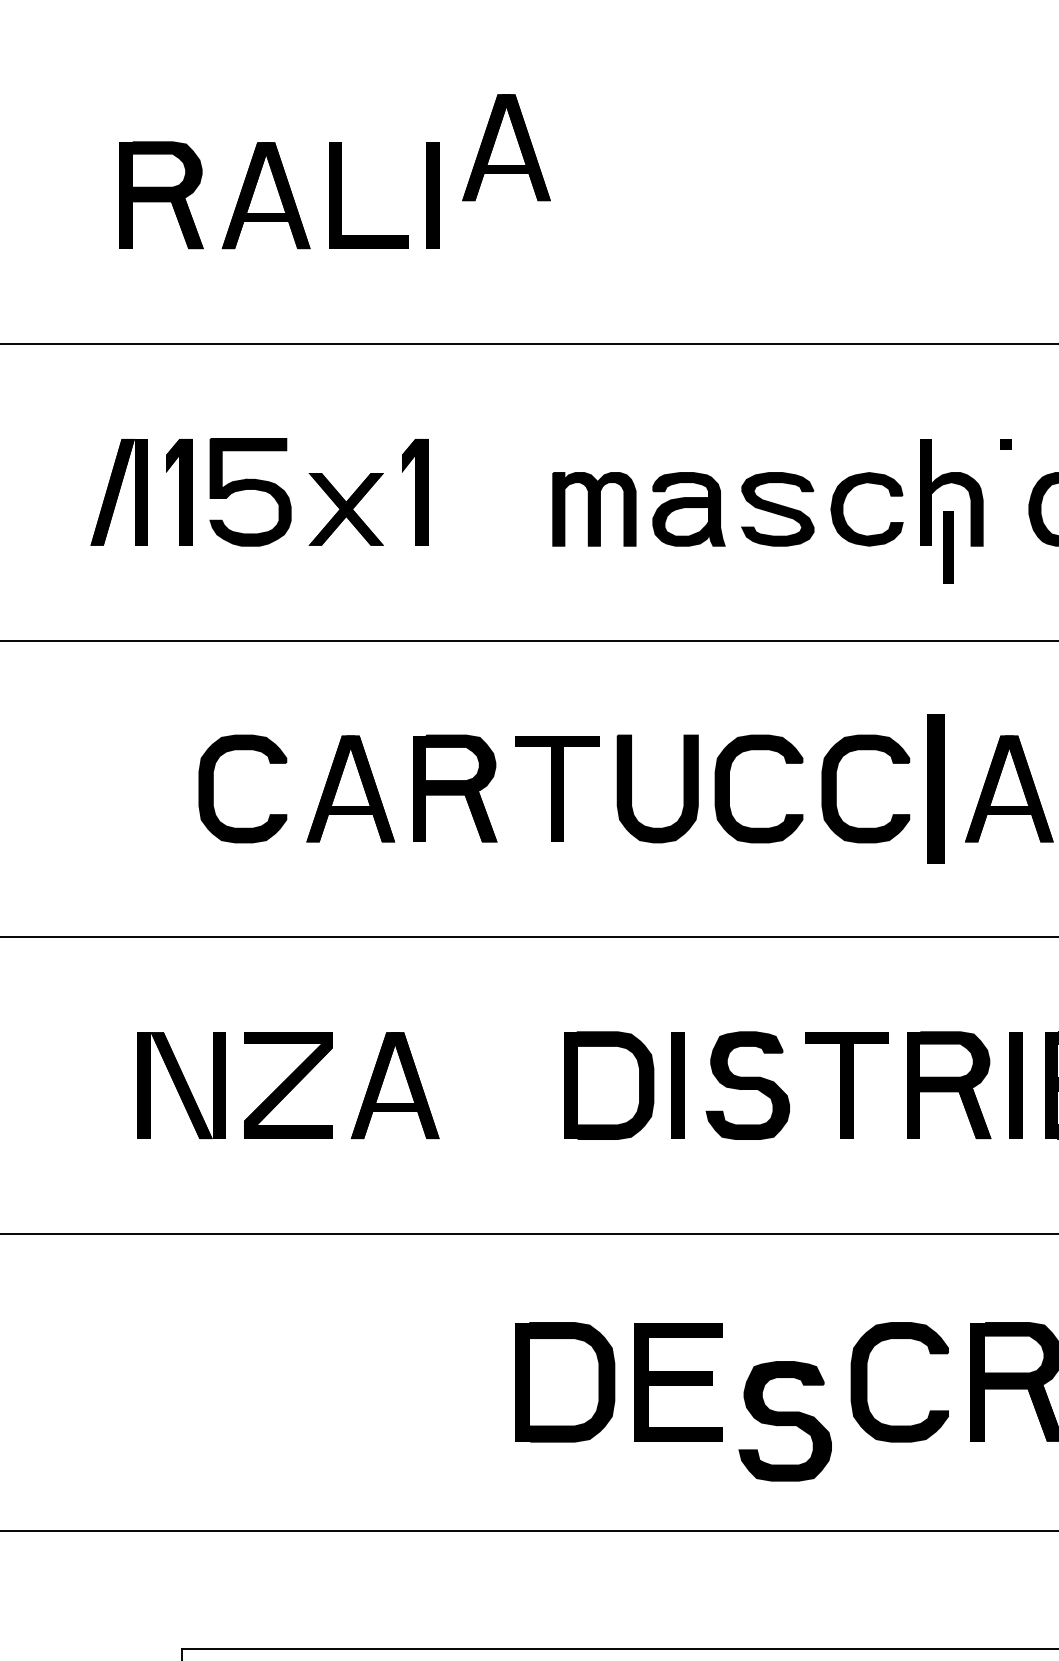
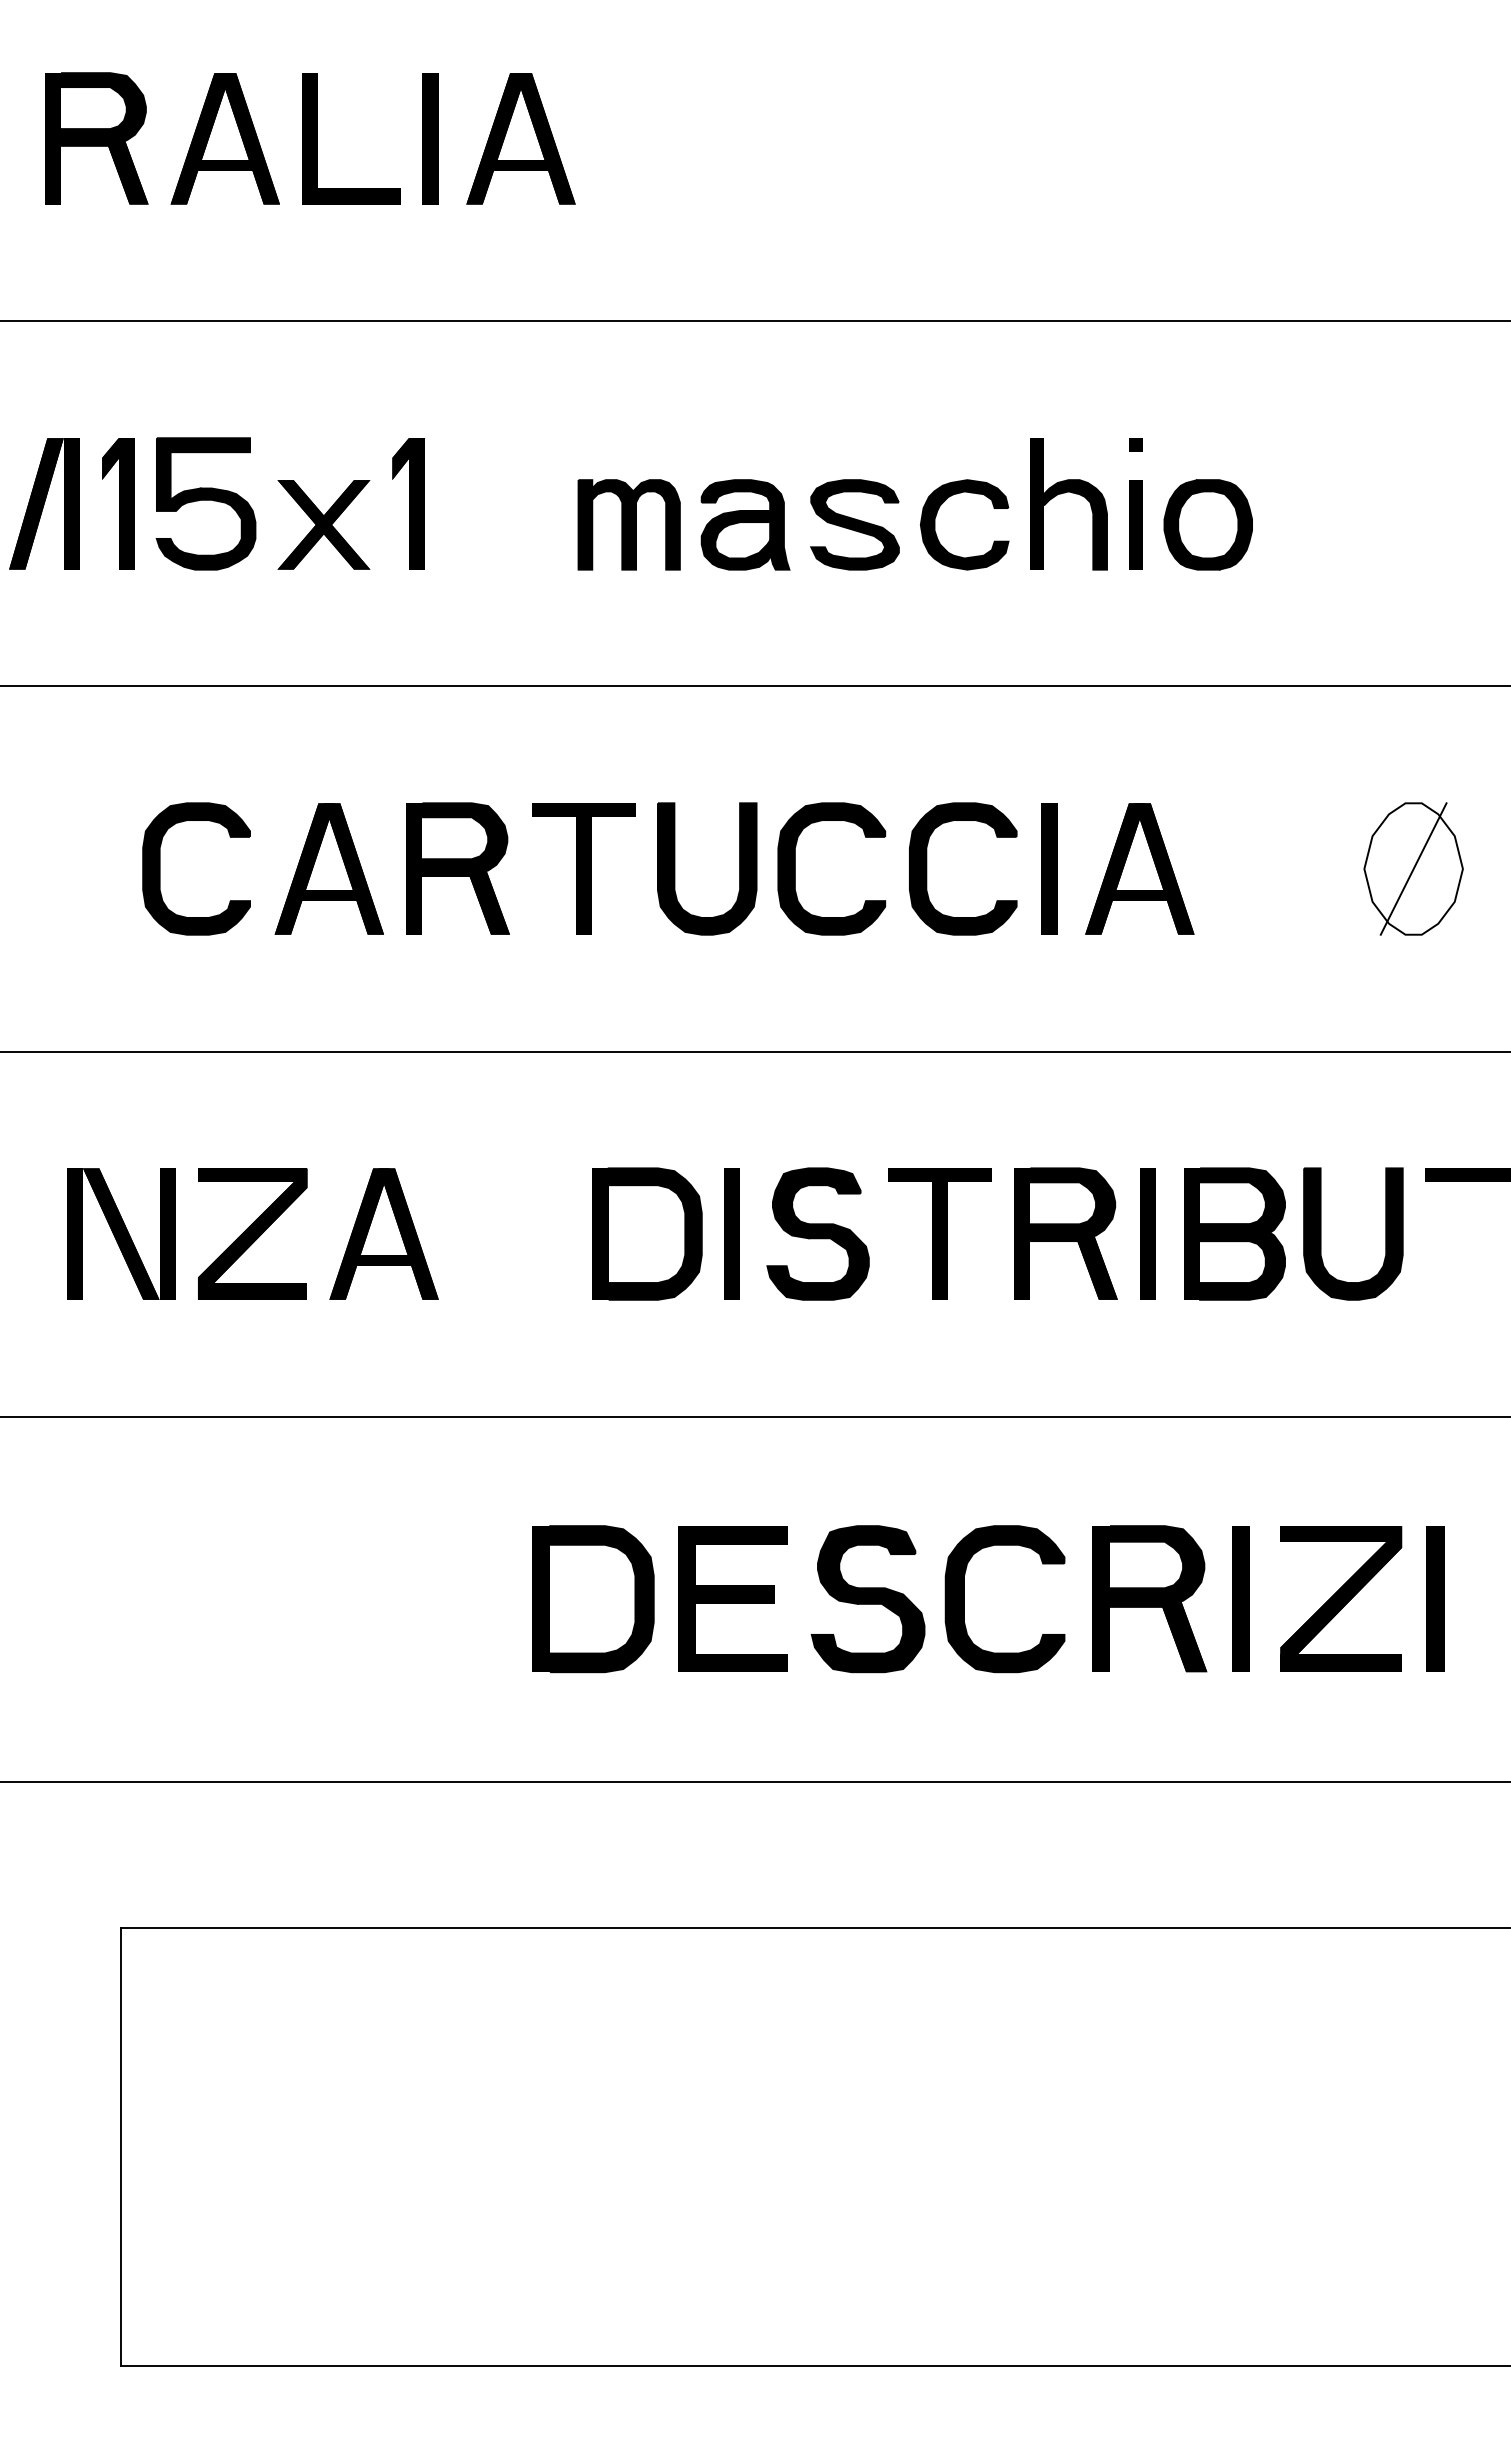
part: (506, 147) -> (520, 138), moved
part: (948, 547) -> (1135, 524), moved
part: (935, 788) -> (1049, 868), size x0.71
part: (784, 1421) -> (867, 1599), moved

